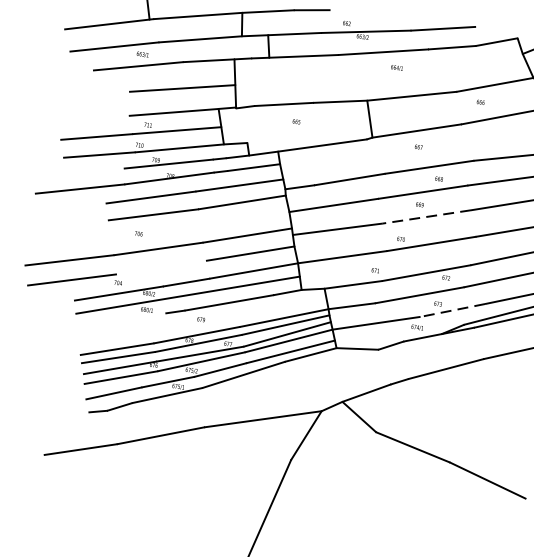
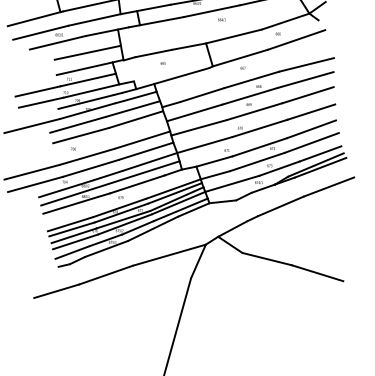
line: (426, 216) -> (254, 111), dashed -> solid
line: (160, 266) -> (90, 167), added
line: (452, 310) -> (279, 168), dashed -> solid
line: (121, 320) -> (70, 205), added

